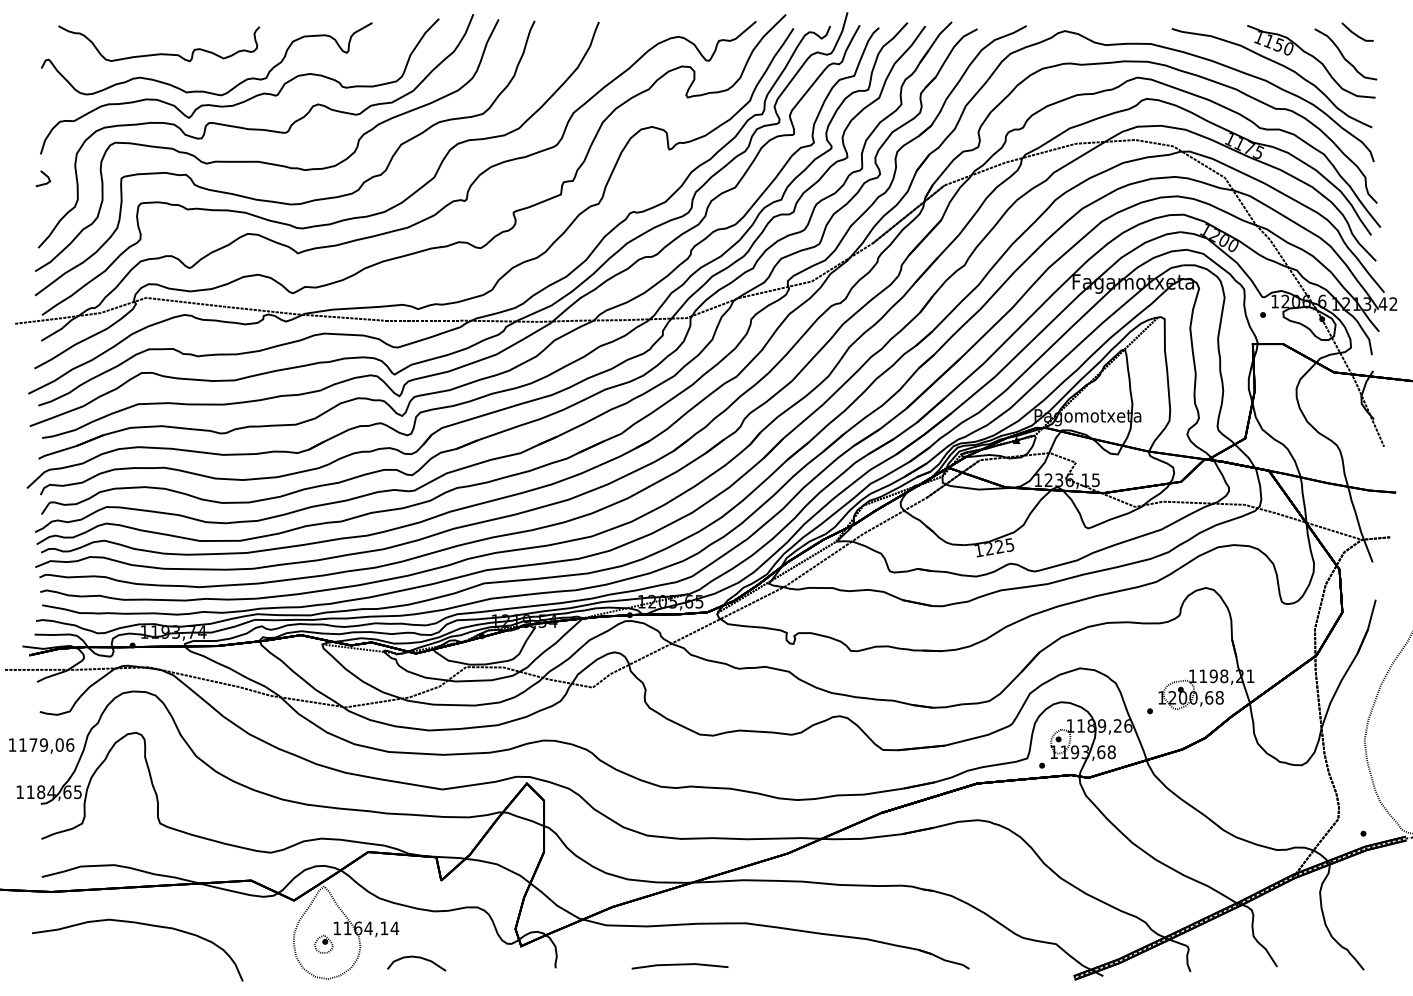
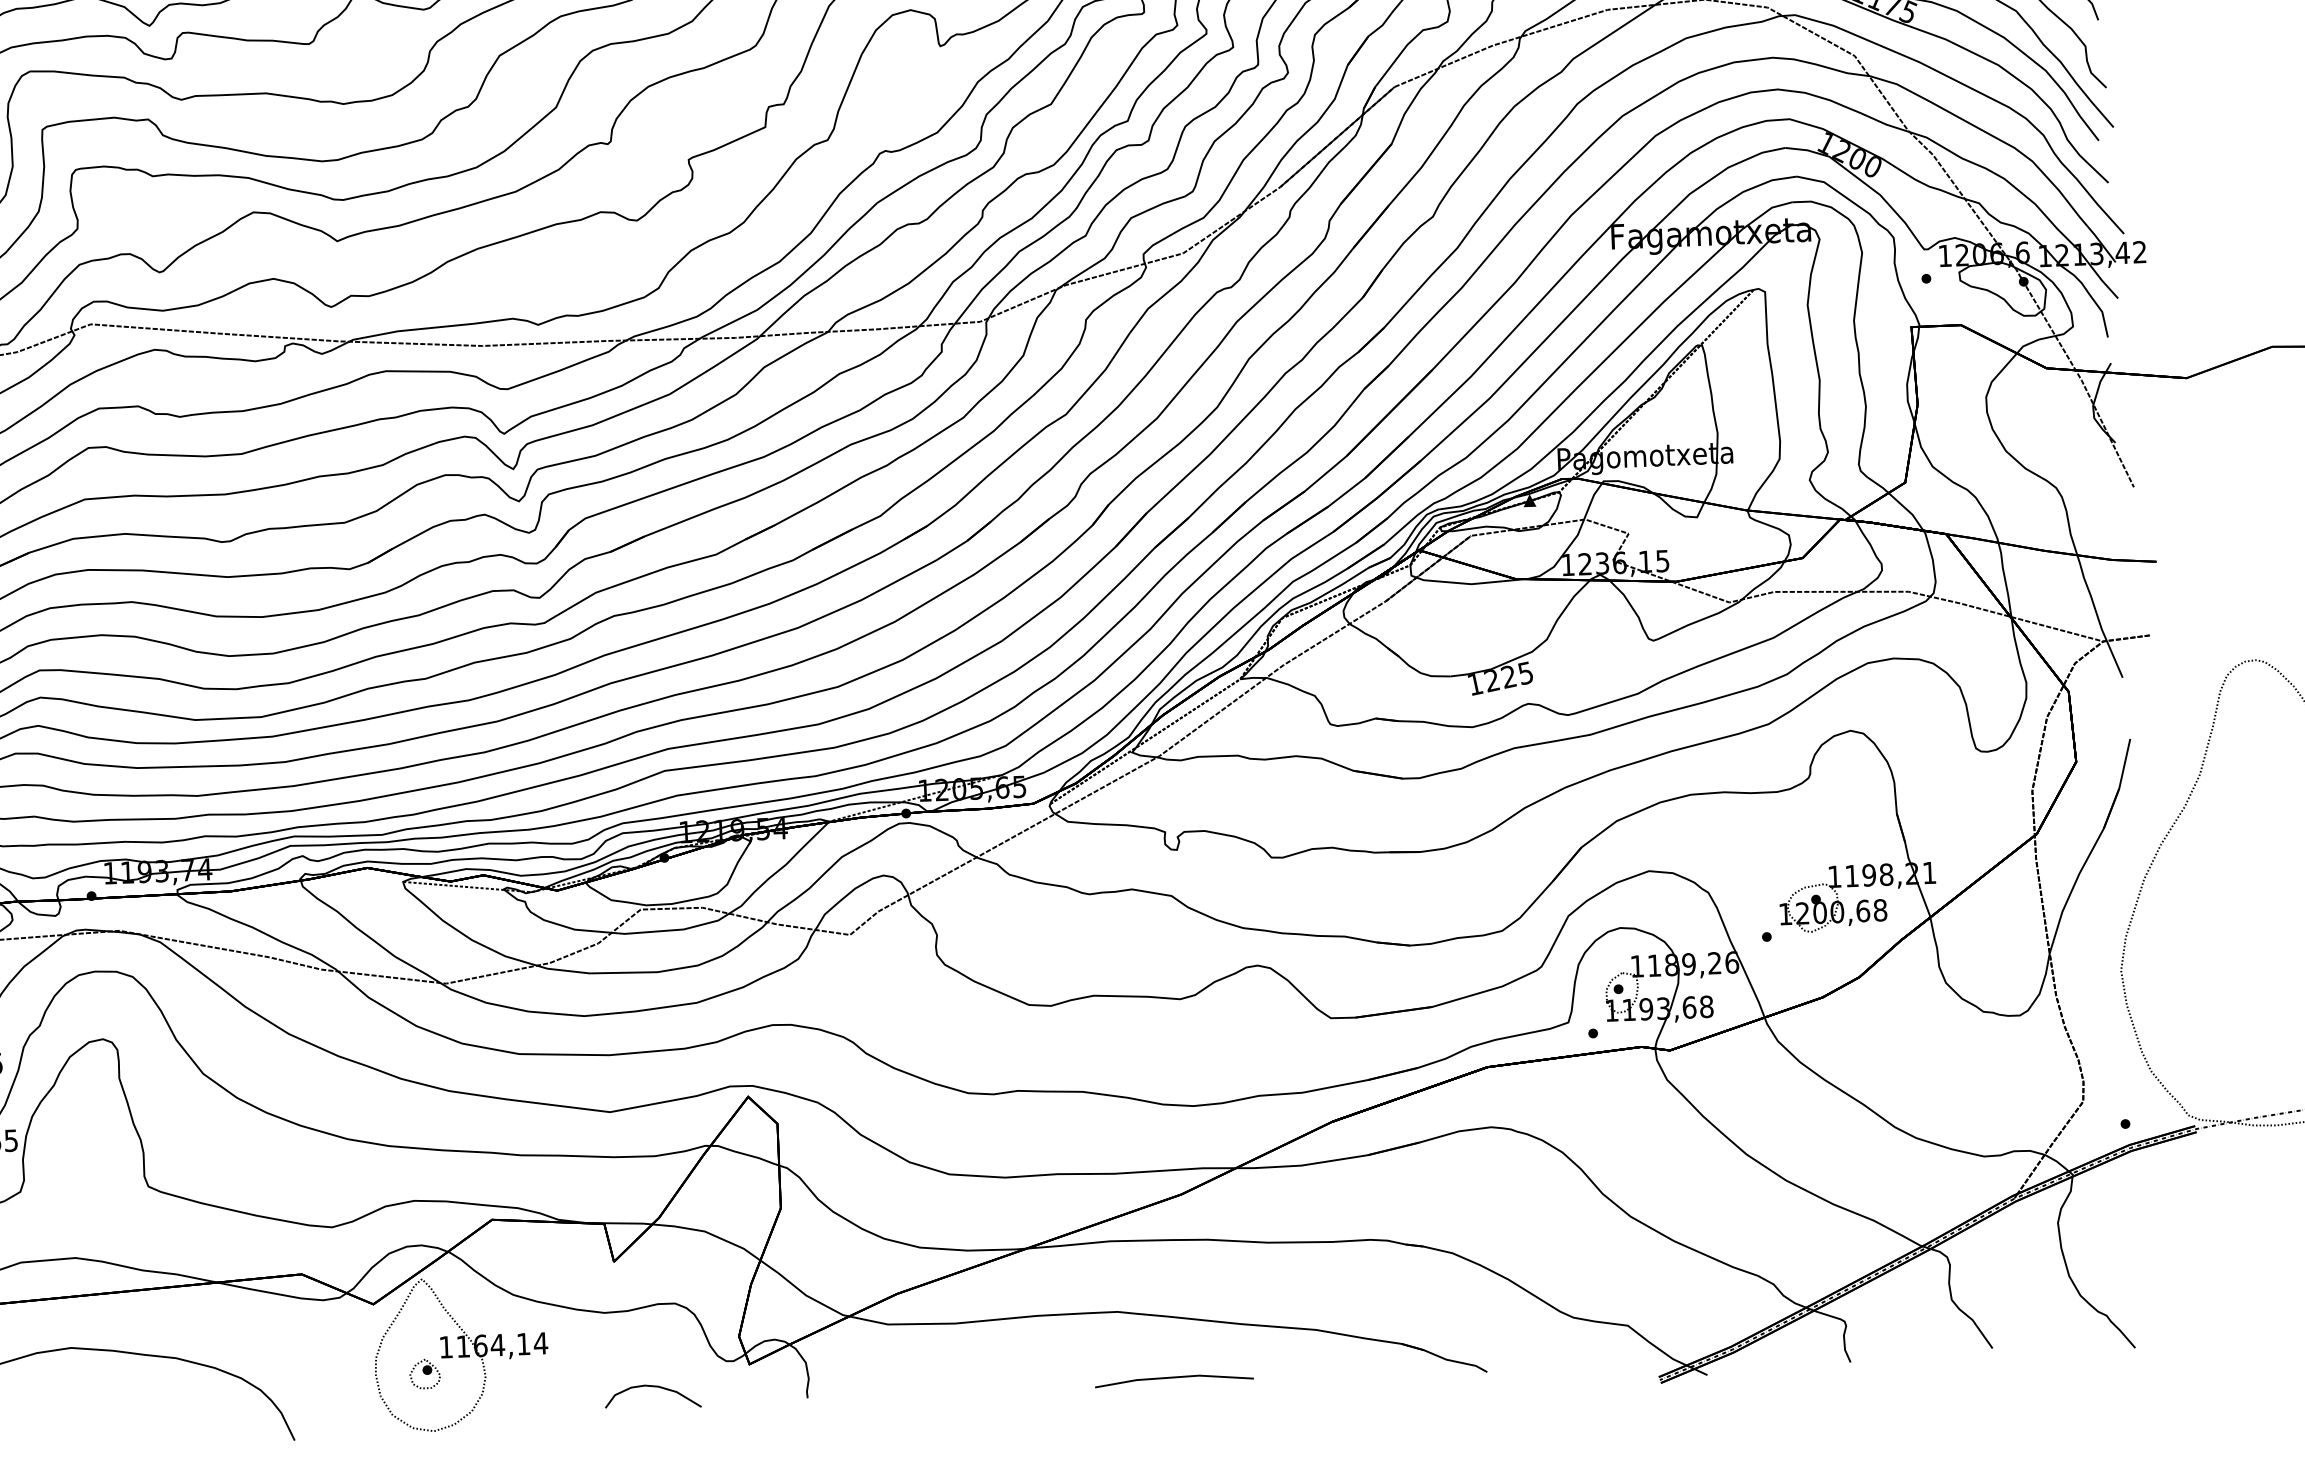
curve: (417, 958) -> (653, 1388), moved
line: (679, 965) -> (1173, 1379), moved

